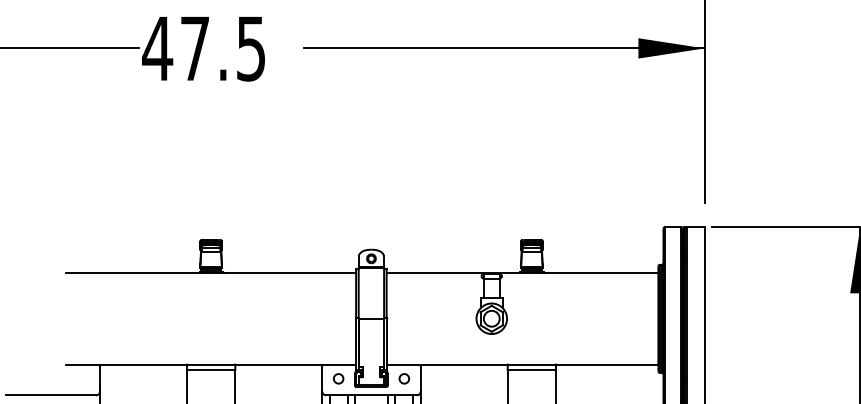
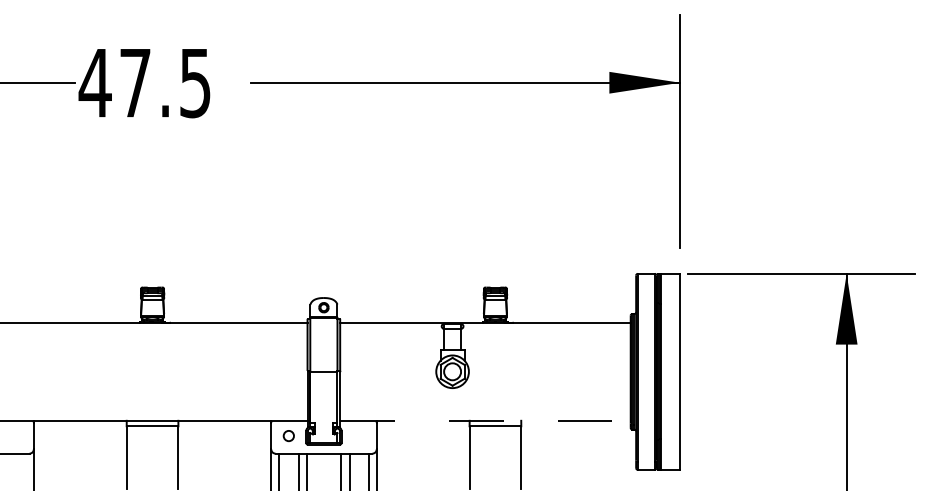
line: (522, 364) -> (485, 420), solid -> dashed
circle: (404, 379) -> (359, 436), removed

